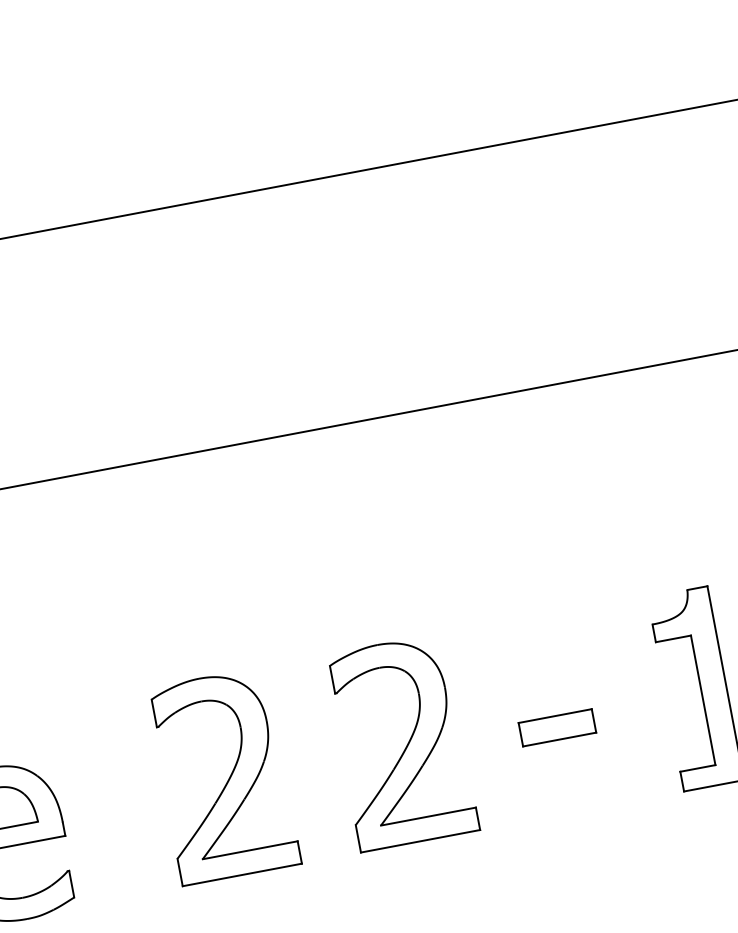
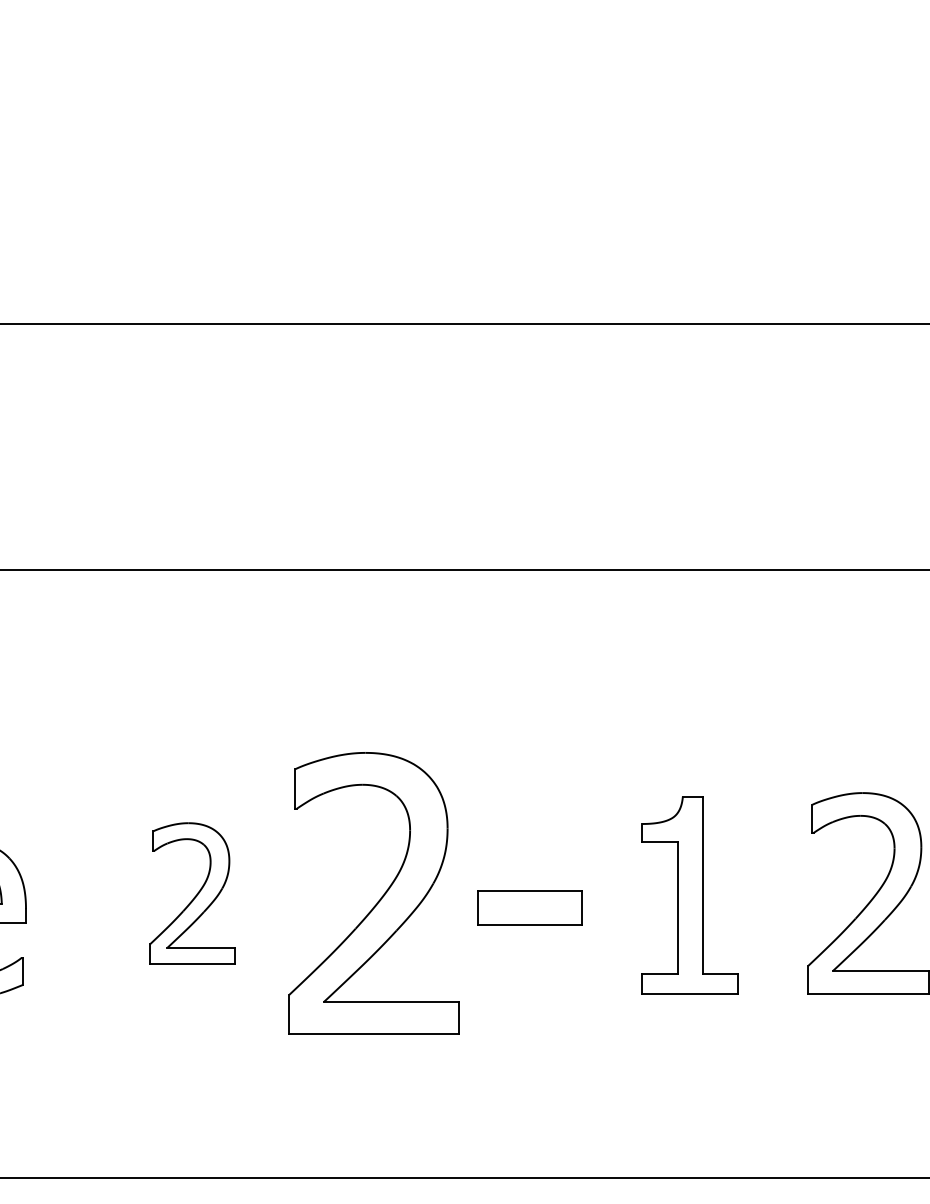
part: (557, 727) -> (529, 907), size x1.4
part: (401, 742) -> (373, 893), size x1.4
part: (223, 776) -> (192, 893), size x0.7

